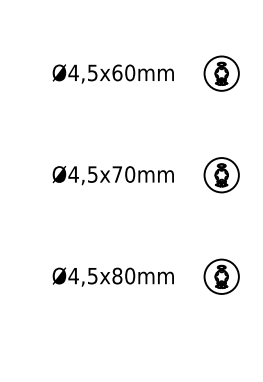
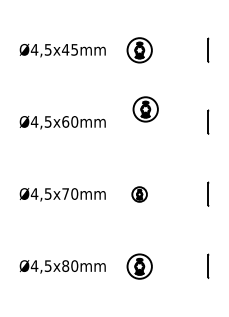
part: (221, 73) -> (145, 109), moved
part: (221, 175) -> (139, 194), size x0.6

